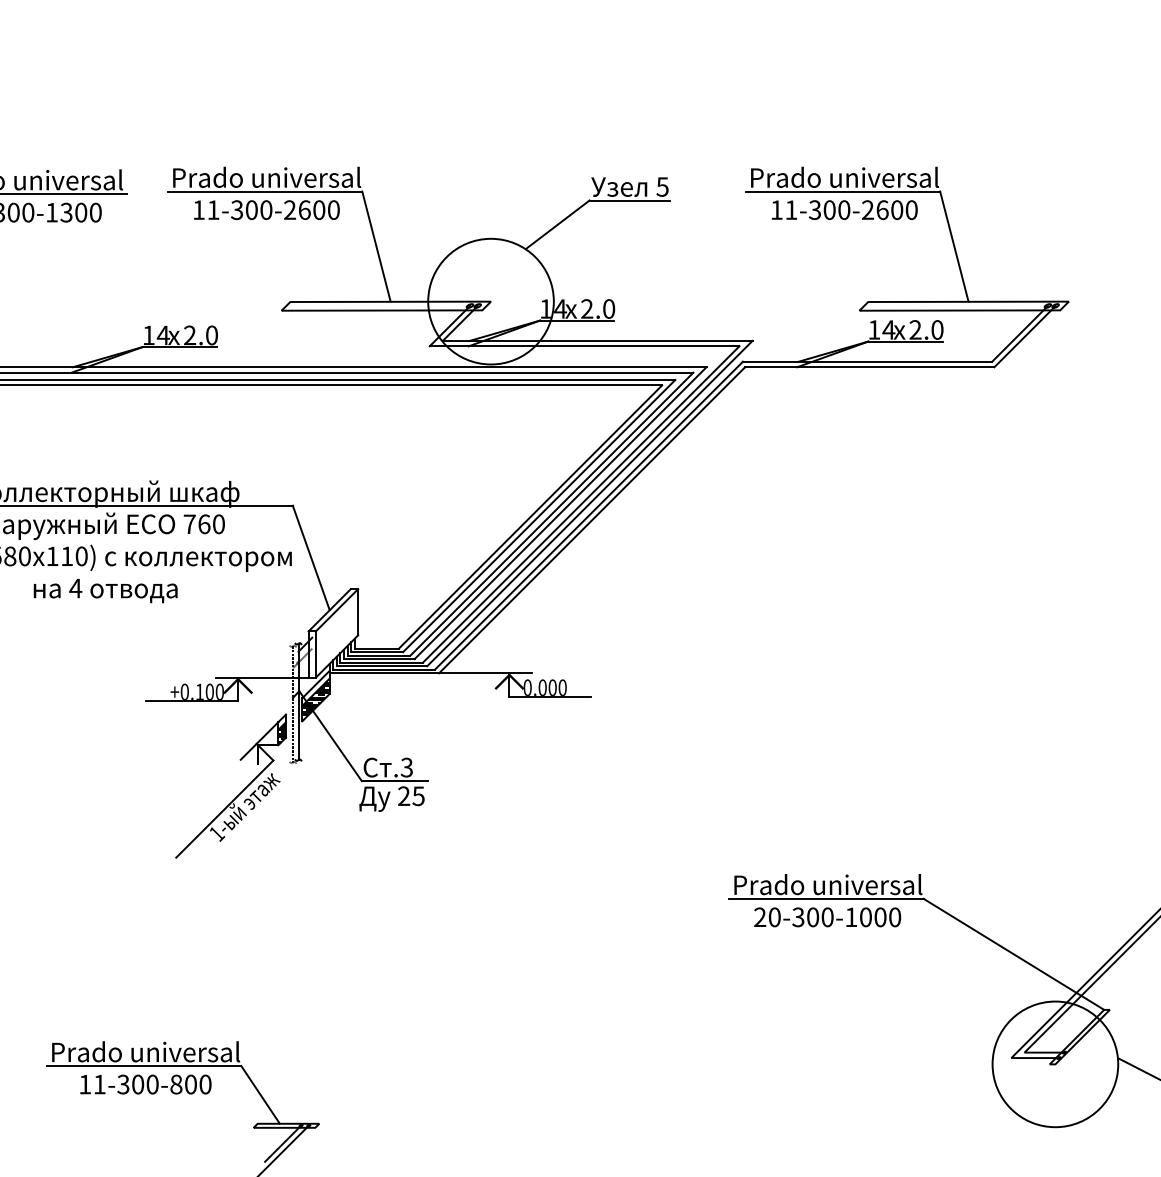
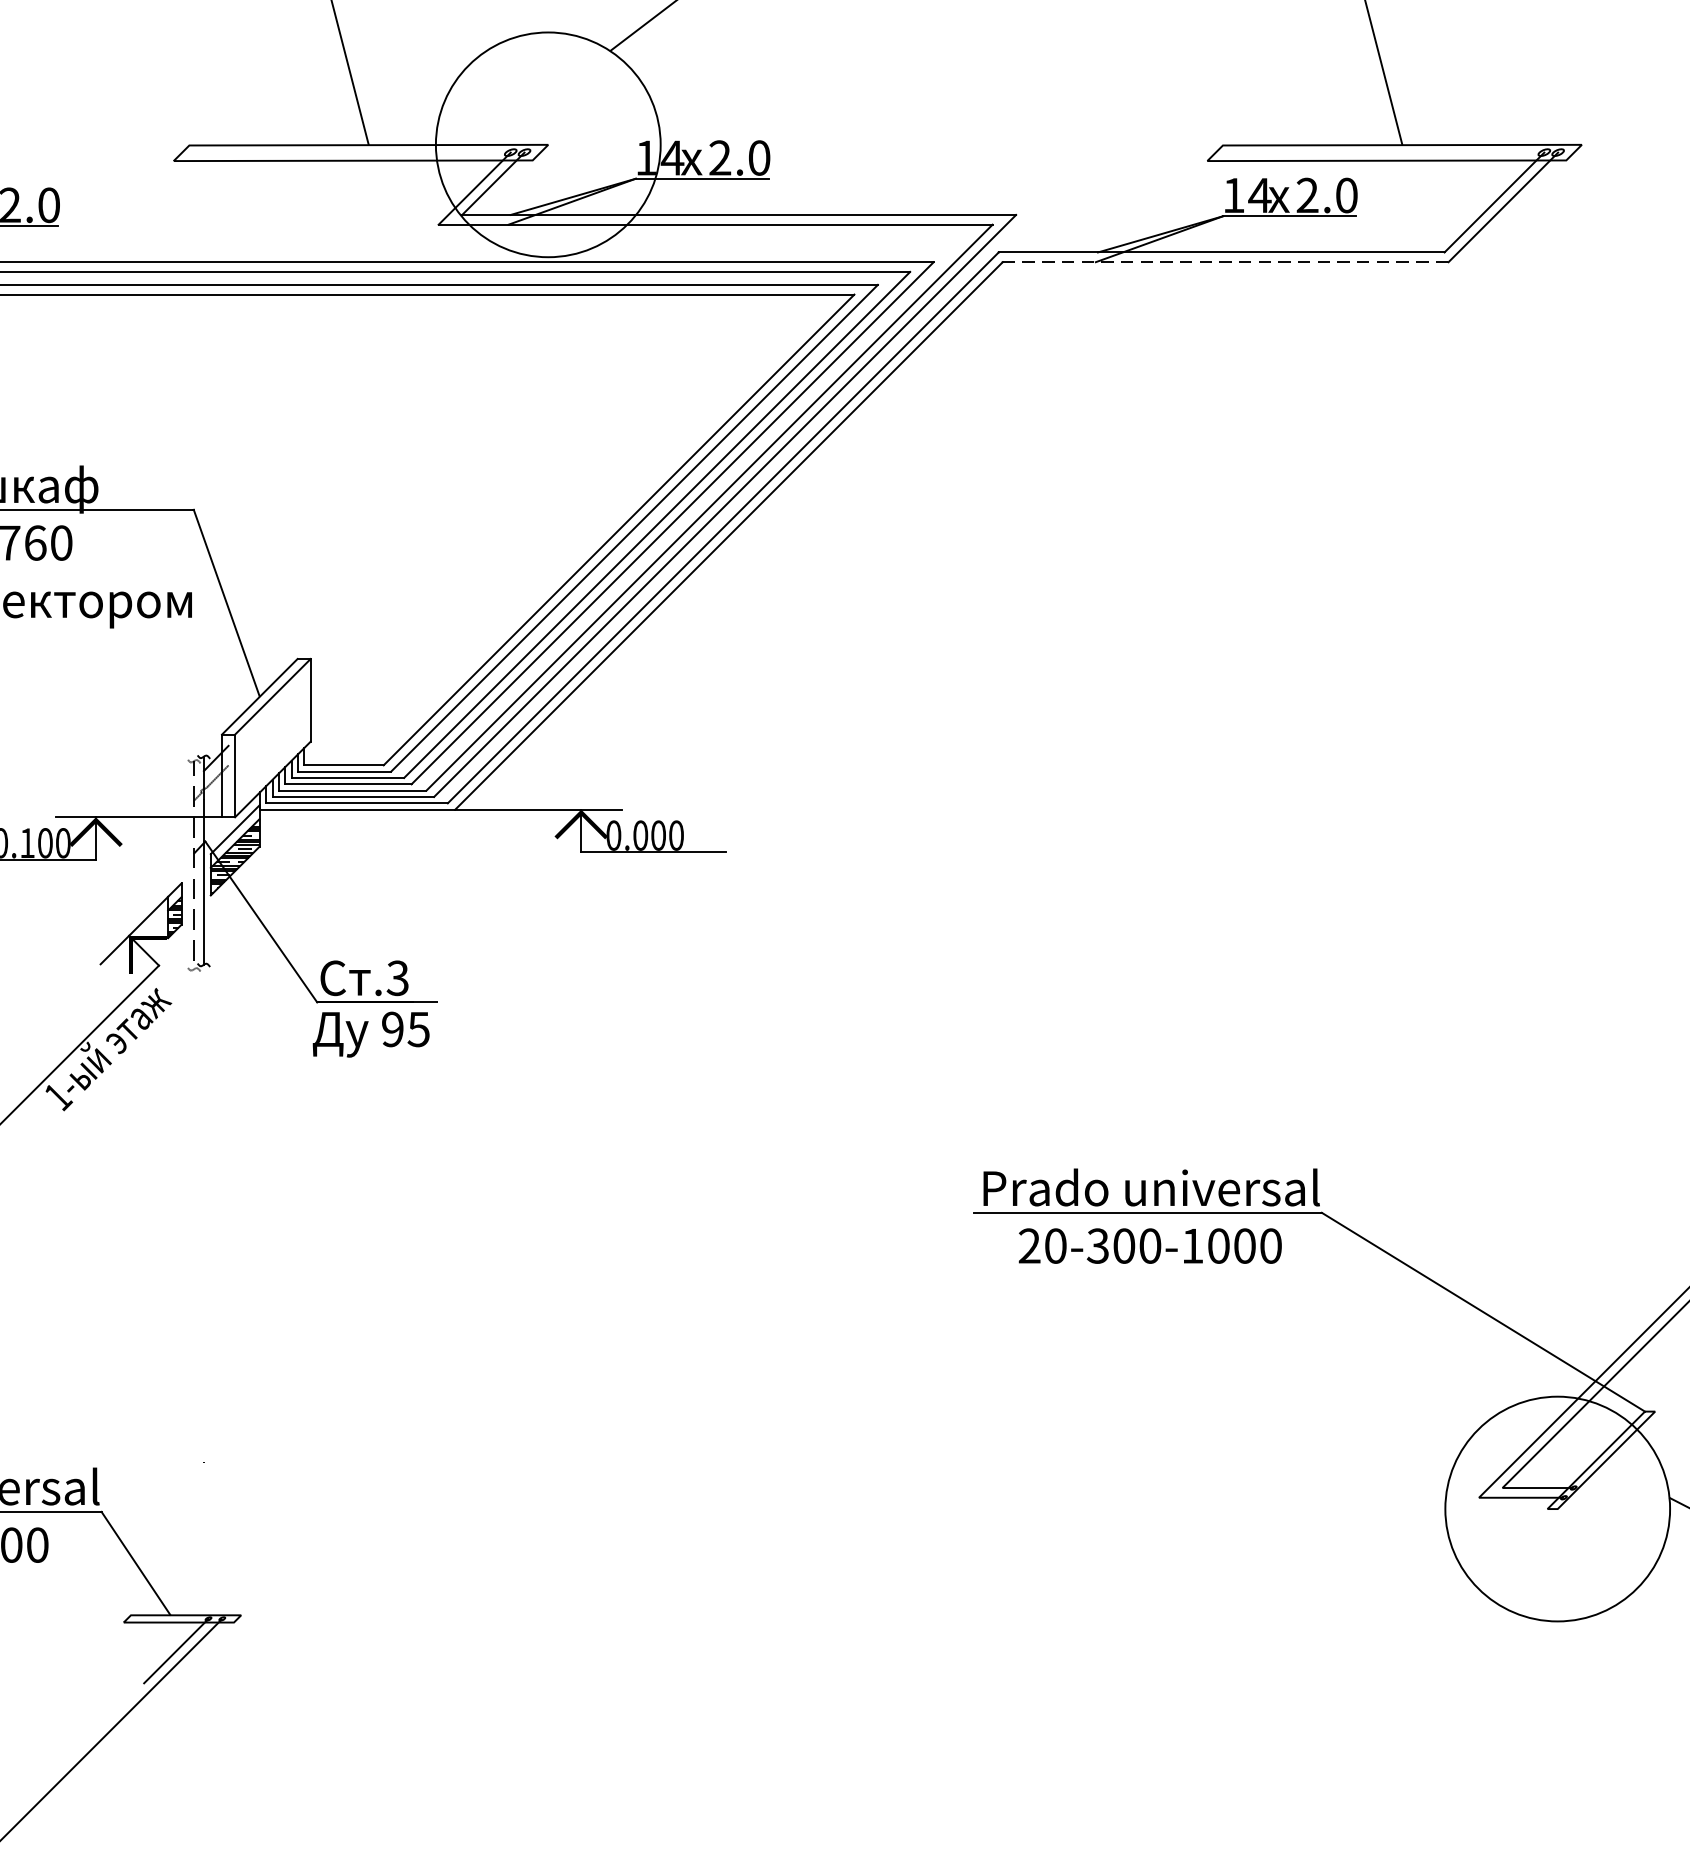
line: (869, 367) -> (1225, 262), solid -> dashed
text: (404, 796) -> (393, 1029), 25 -> 95

